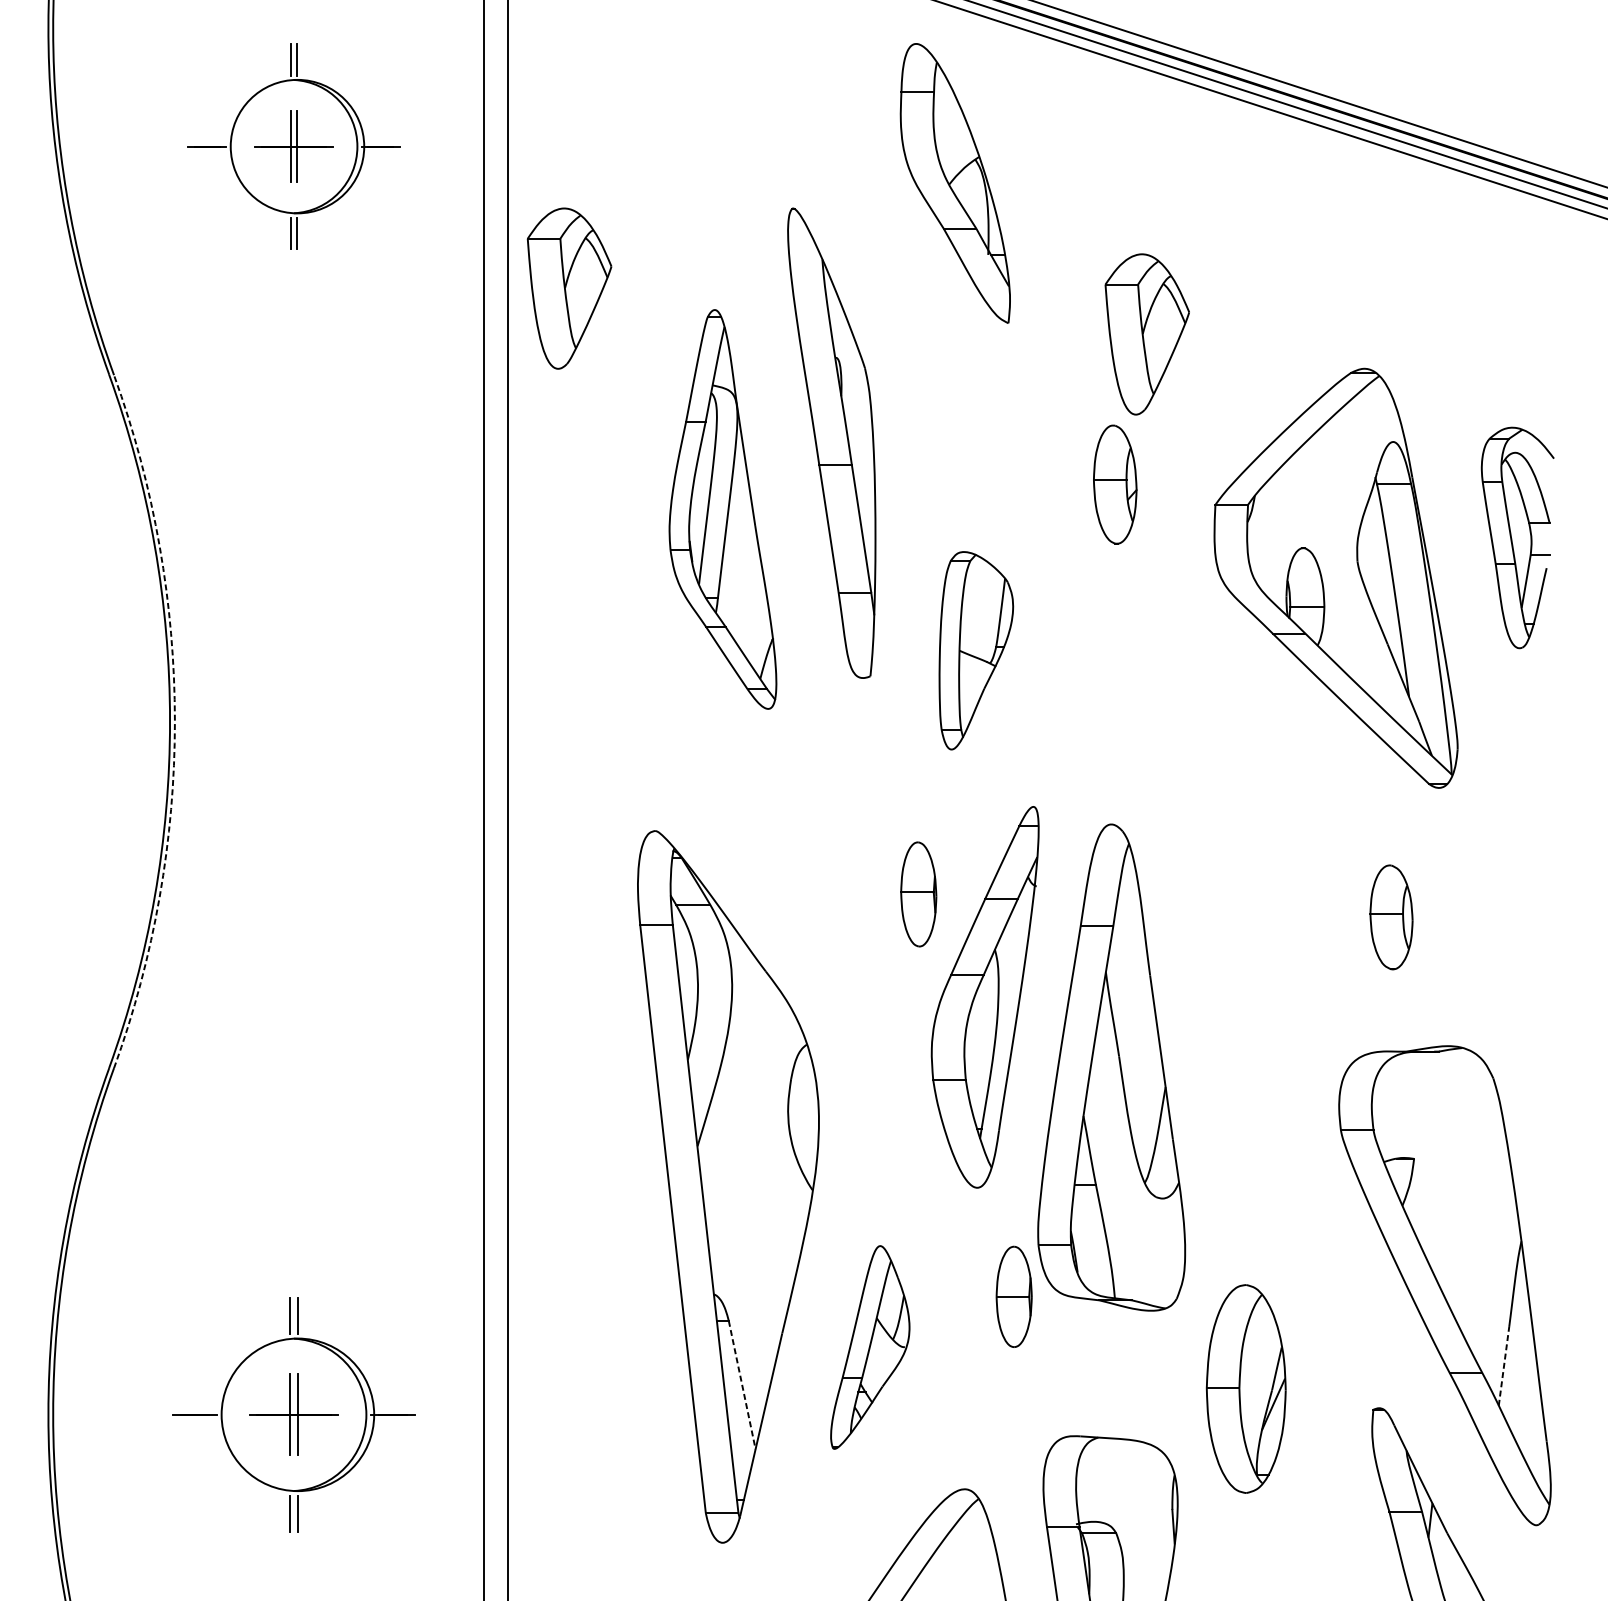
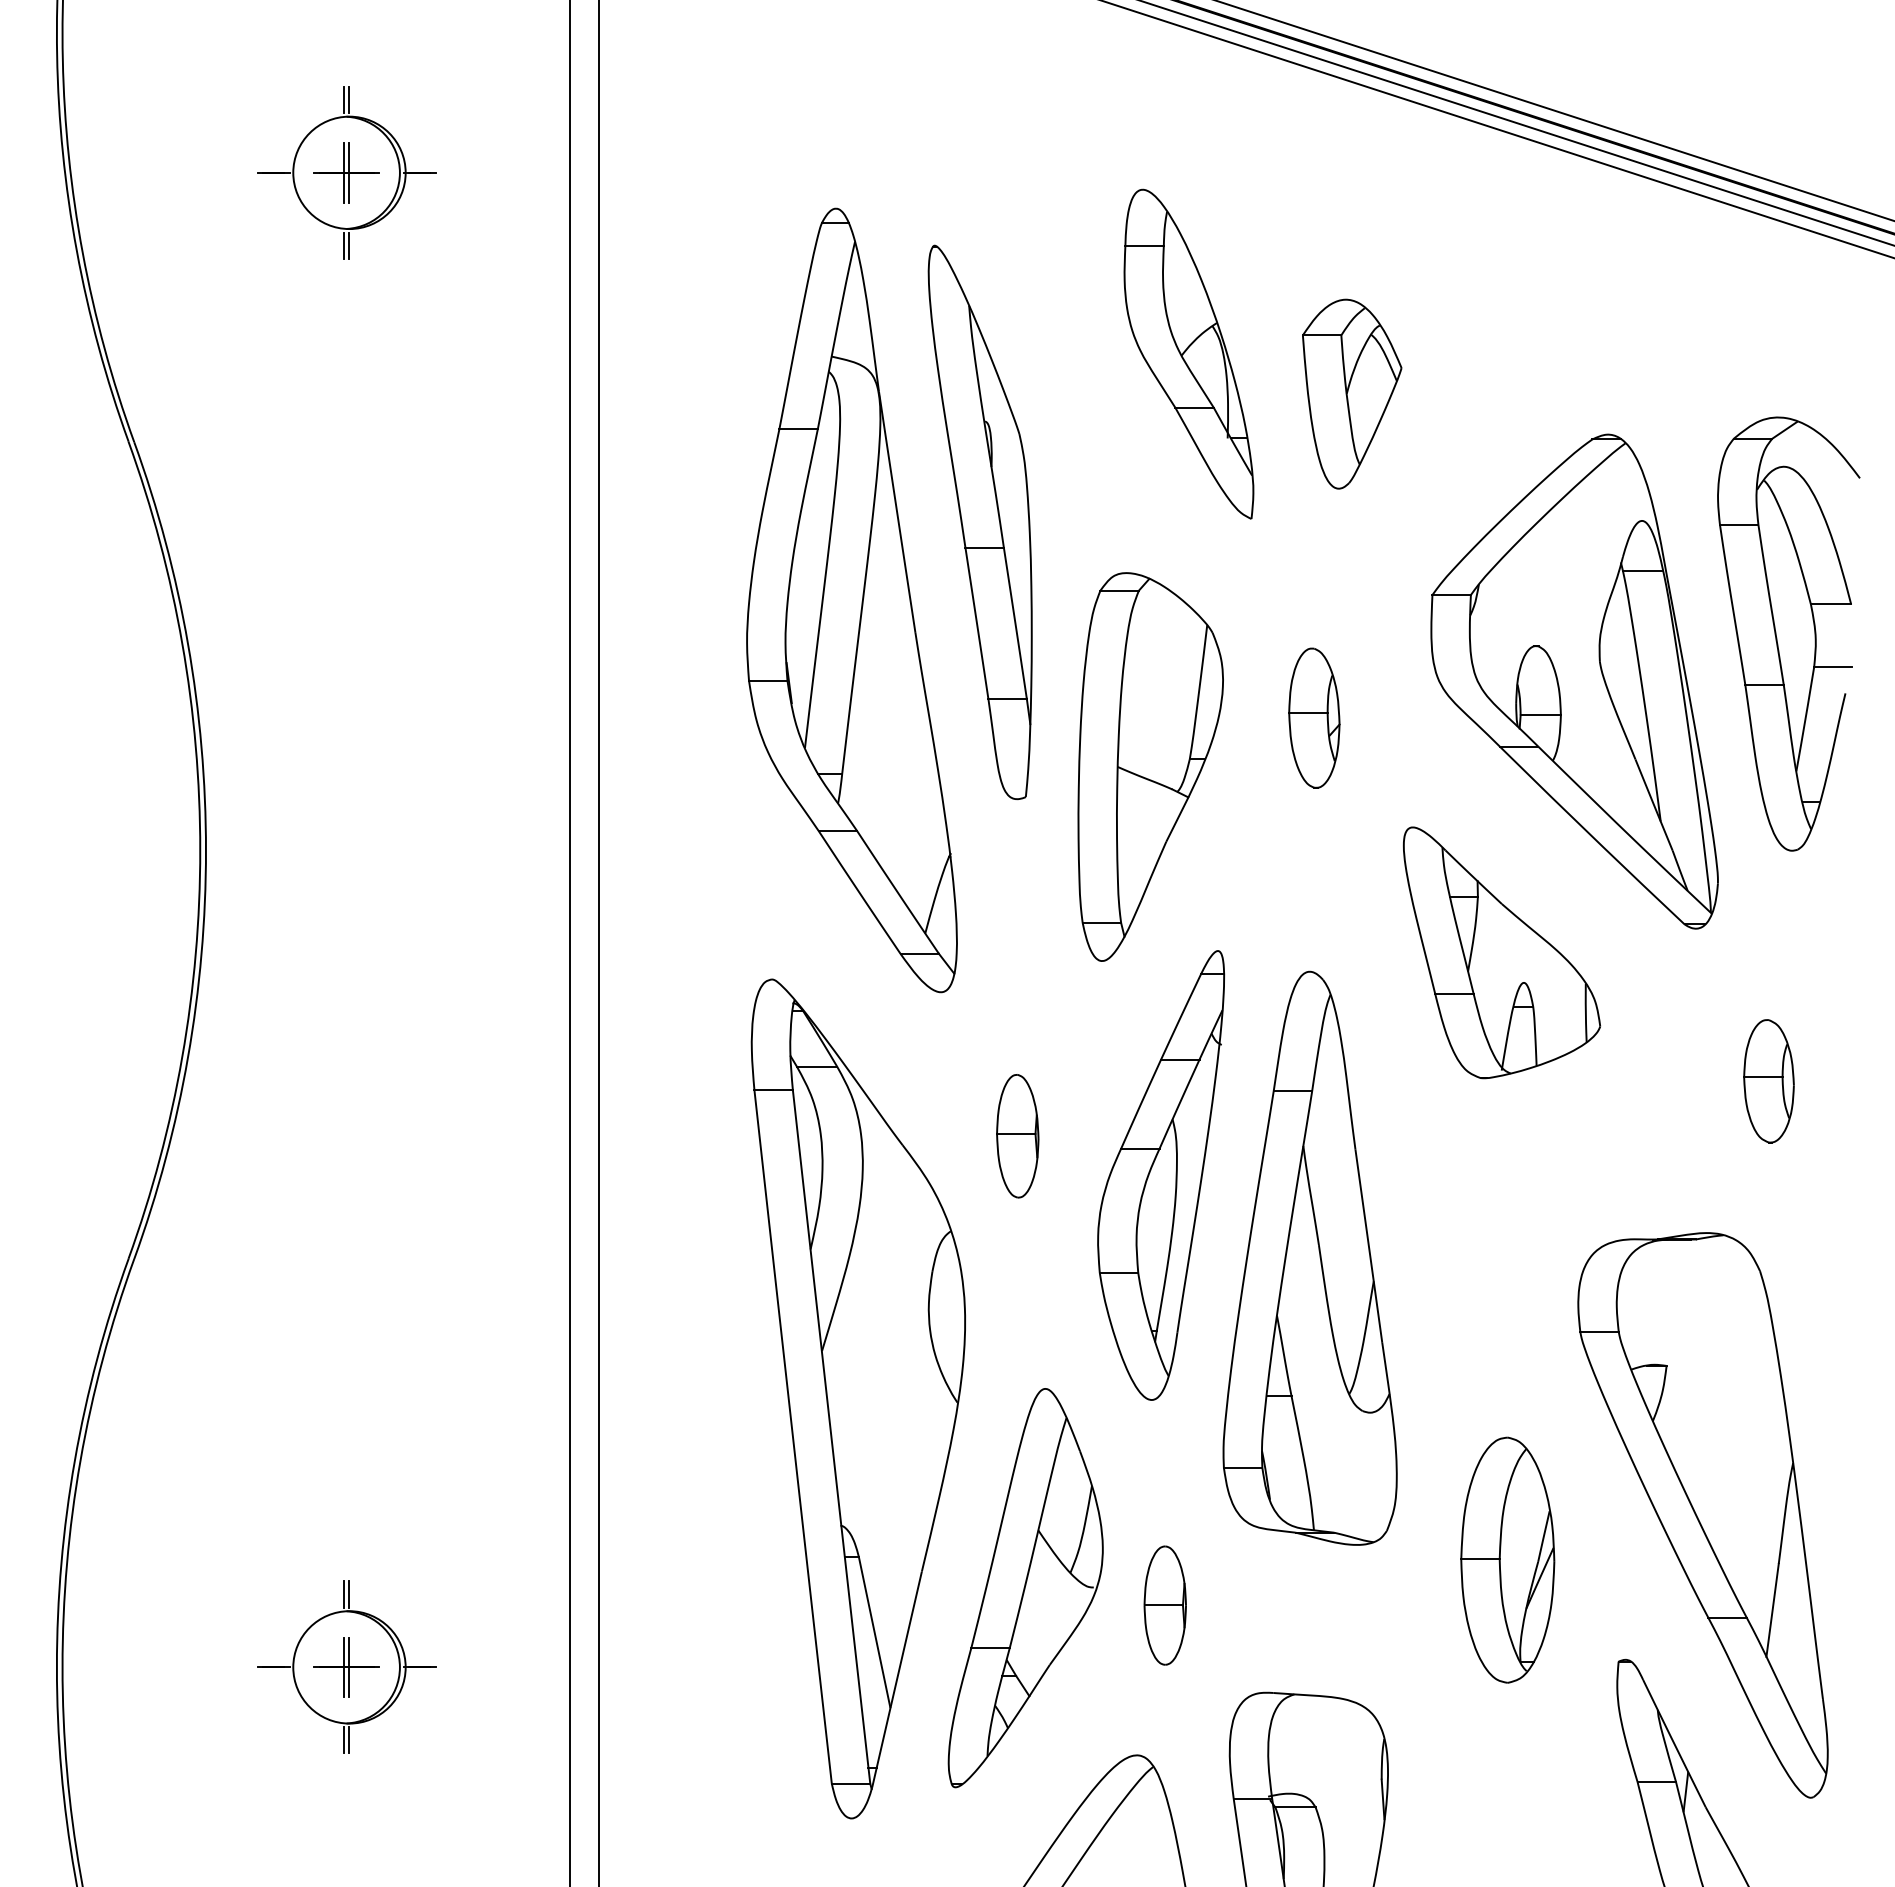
part: (294, 146) -> (346, 172), size x0.71
part: (955, 182) -> (1188, 353), moved
part: (569, 288) -> (671, 339), removed
part: (1115, 484) -> (1314, 717), moved
part: (722, 509) -> (851, 600), size x1.67
part: (1517, 537) -> (1788, 633), size x1.67
part: (976, 650) -> (1150, 766), size x1.67
arc: (175, 721) -> (206, 850), dashed -> solid
part: (1274, 808) -> (1501, 952), added
part: (918, 894) -> (1017, 1136), moved
part: (1391, 917) -> (1768, 1081), moved
part: (1013, 1296) -> (1164, 1605), moved
part: (870, 1347) -> (1025, 1588), size x1.67
line: (1503, 1366) -> (1772, 1610), dashed -> solid
line: (742, 1385) -> (874, 1633), dashed -> solid
part: (1246, 1388) -> (1507, 1559), moved
part: (294, 1413) -> (346, 1666), size x0.62

